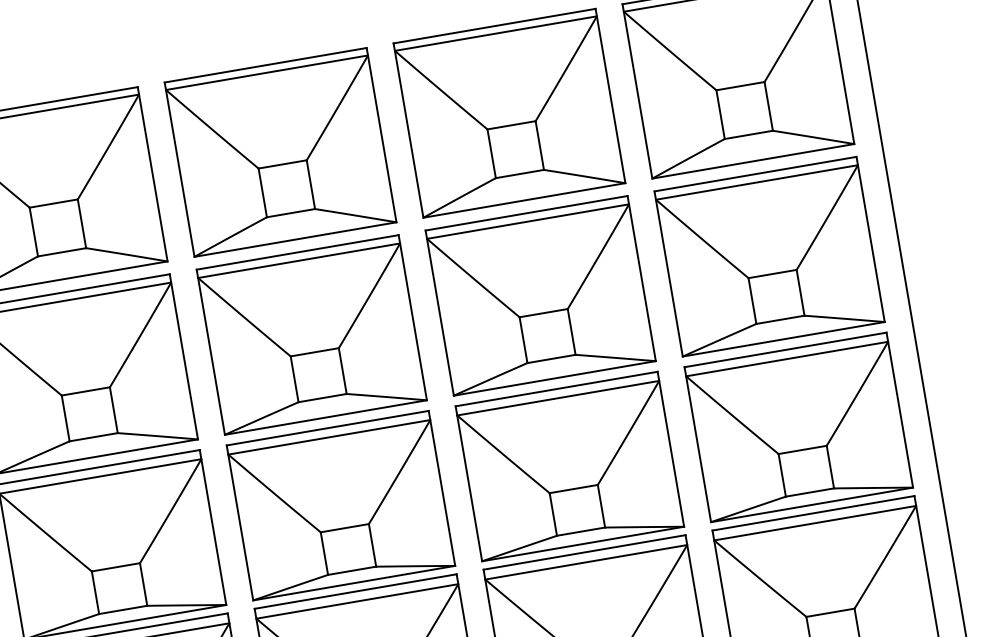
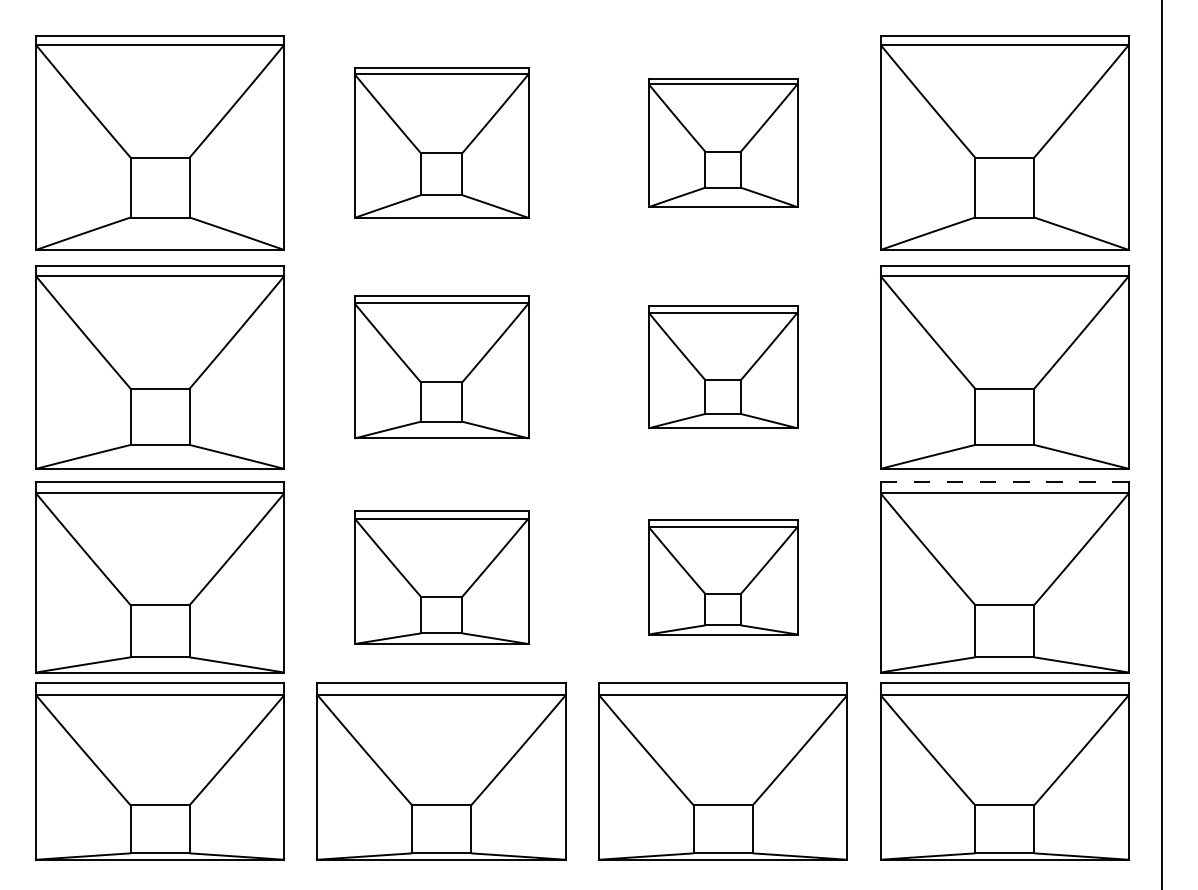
part: (508, 113) -> (722, 142), size x0.6
part: (280, 152) -> (441, 142), size x0.7
part: (540, 296) -> (722, 367), size x0.6
part: (311, 335) -> (441, 367), size x0.7
line: (786, 349) -> (1005, 481), solid -> dashed
part: (569, 466) -> (722, 577), size x0.6
part: (340, 505) -> (441, 577), size x0.7

